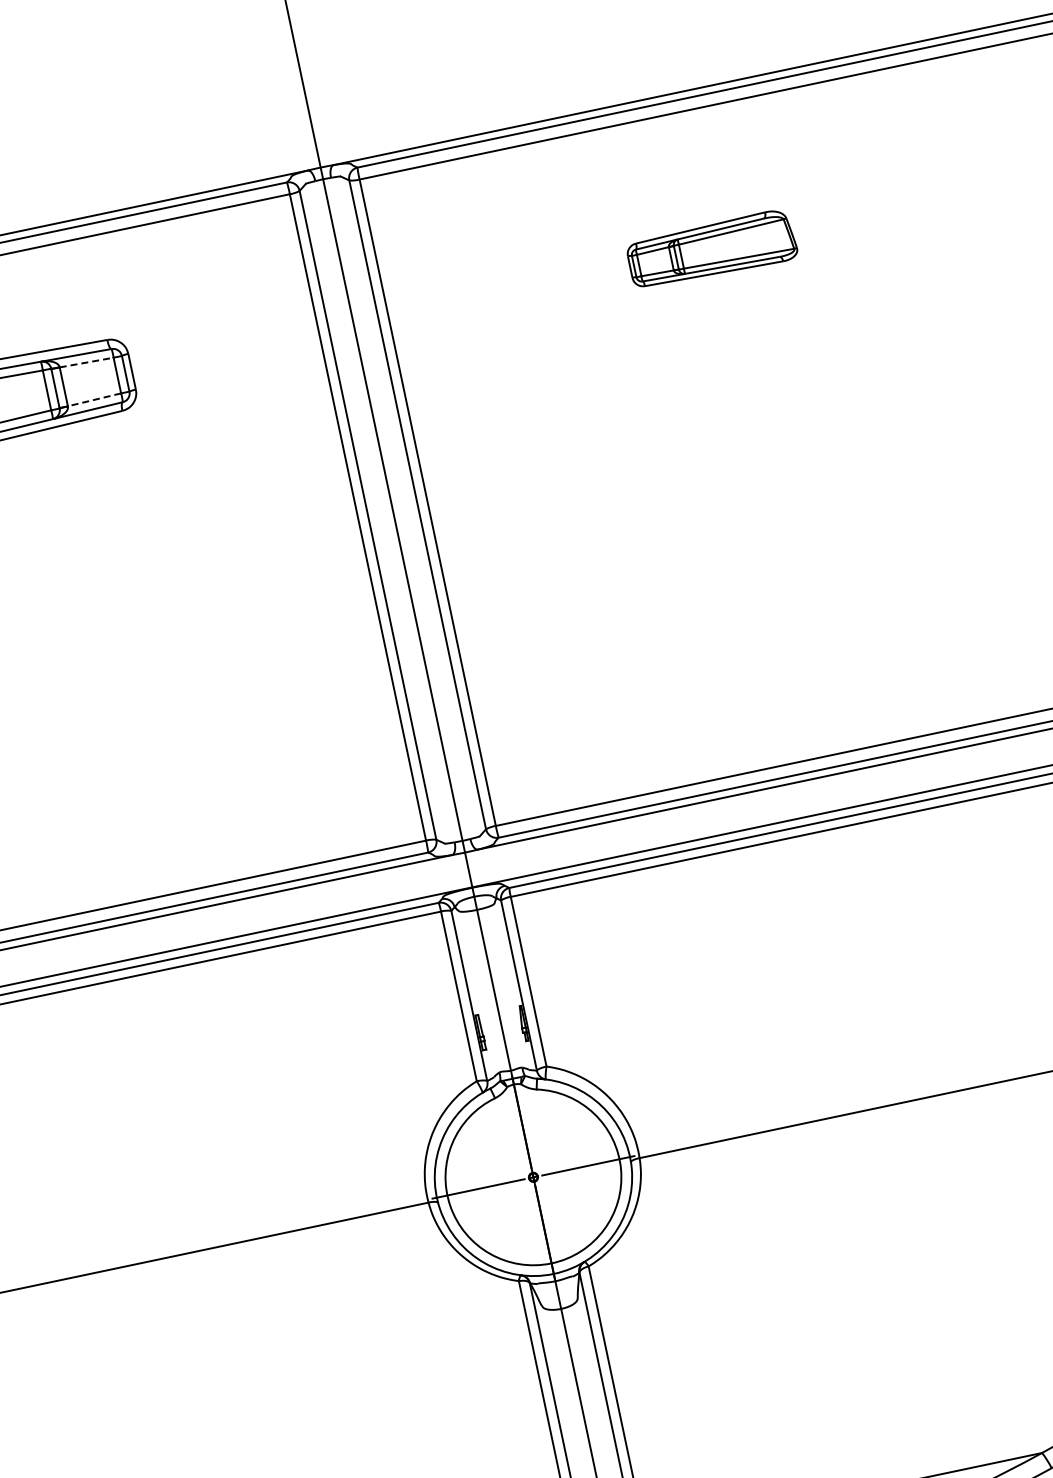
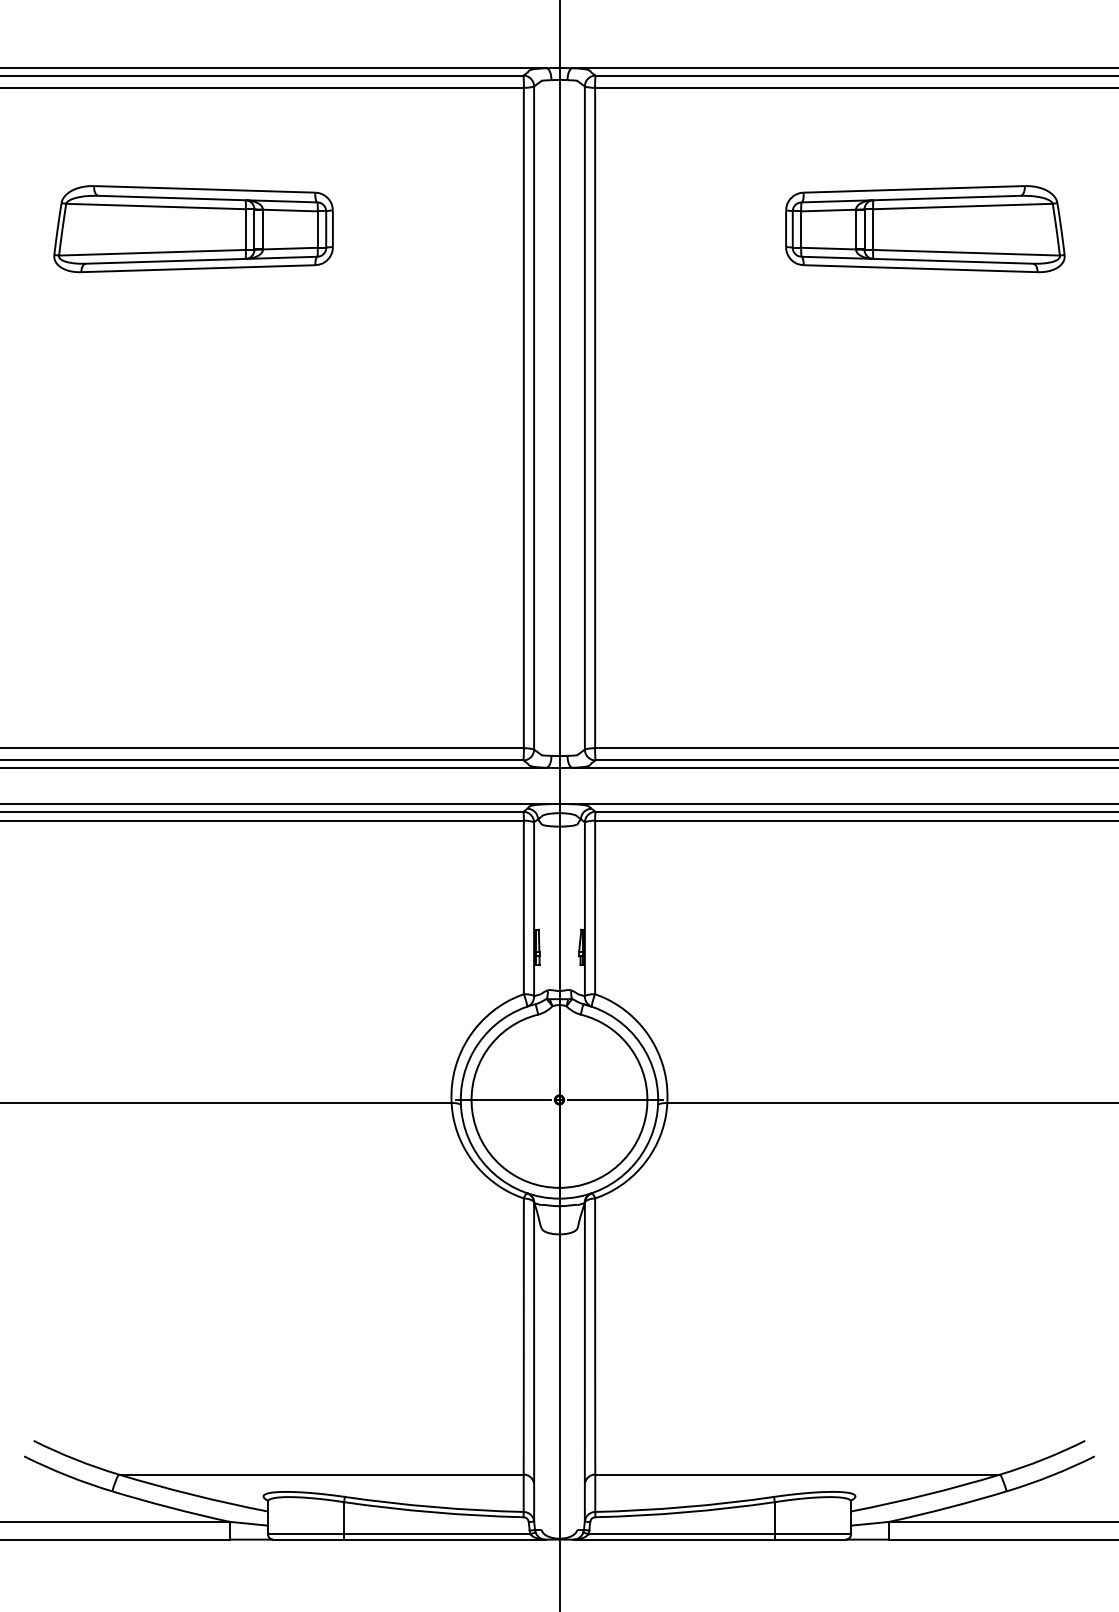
part: (712, 250) -> (925, 229), size x1.67
line: (86, 362) -> (290, 210), dashed -> solid
line: (93, 399) -> (289, 248), dashed -> solid

